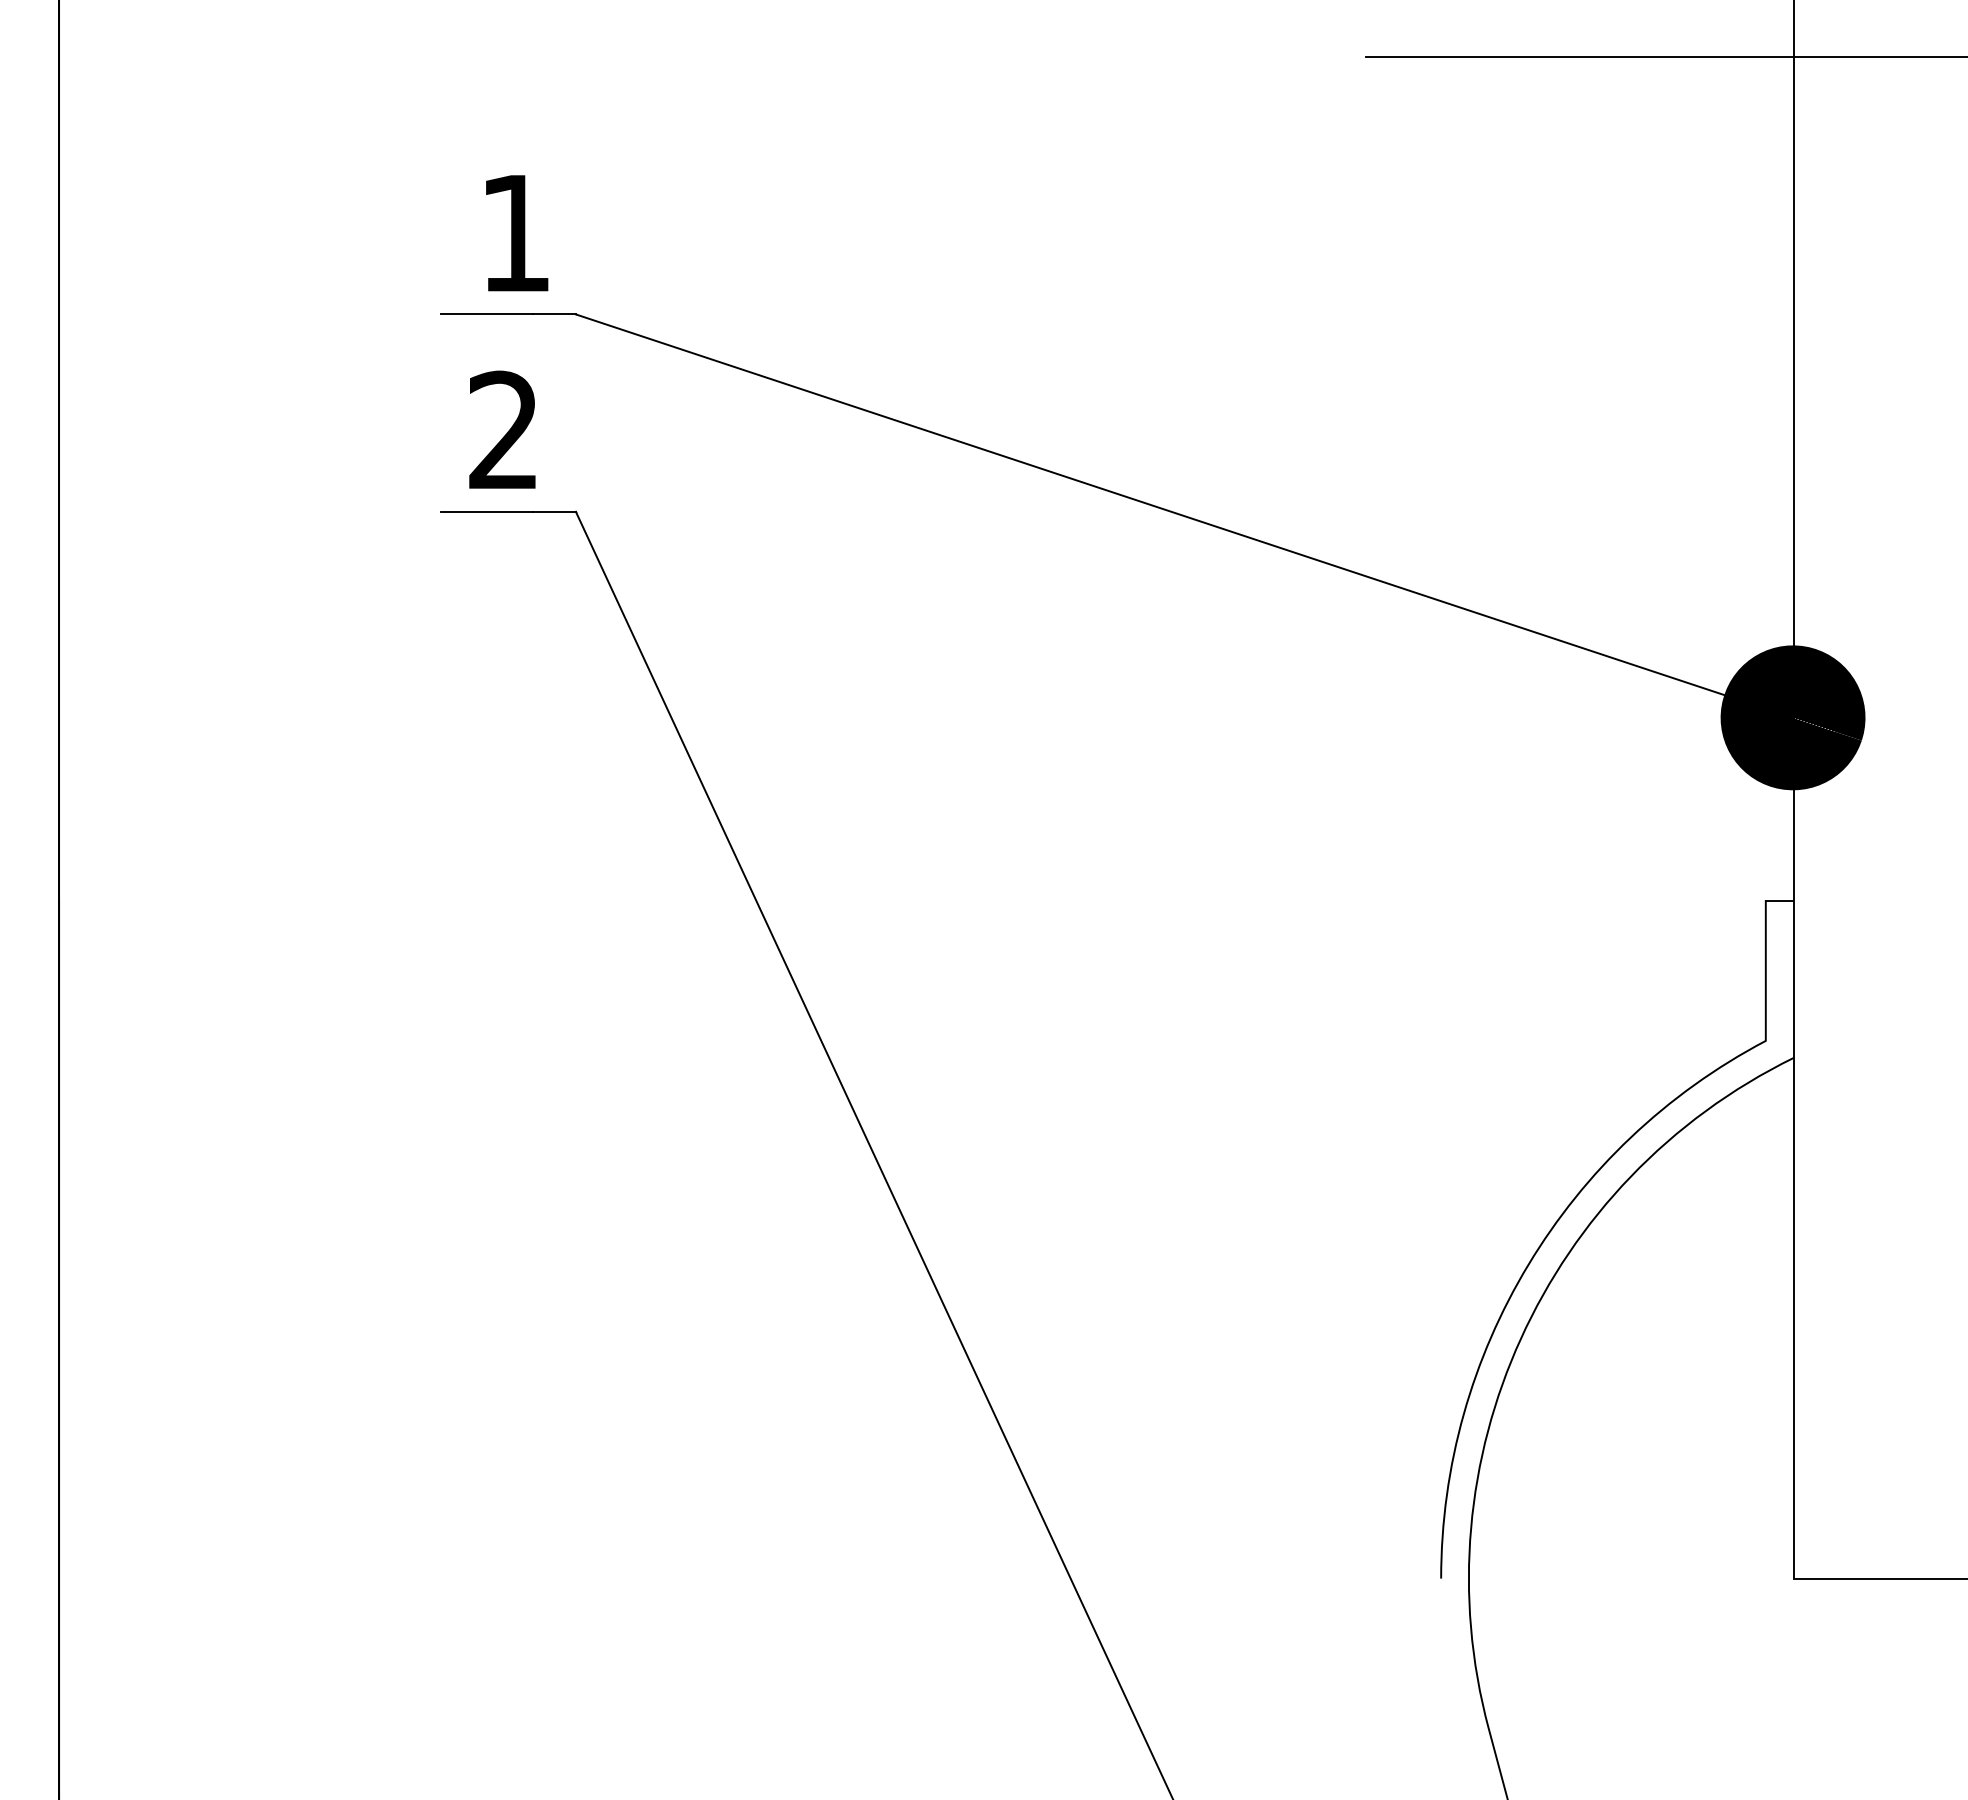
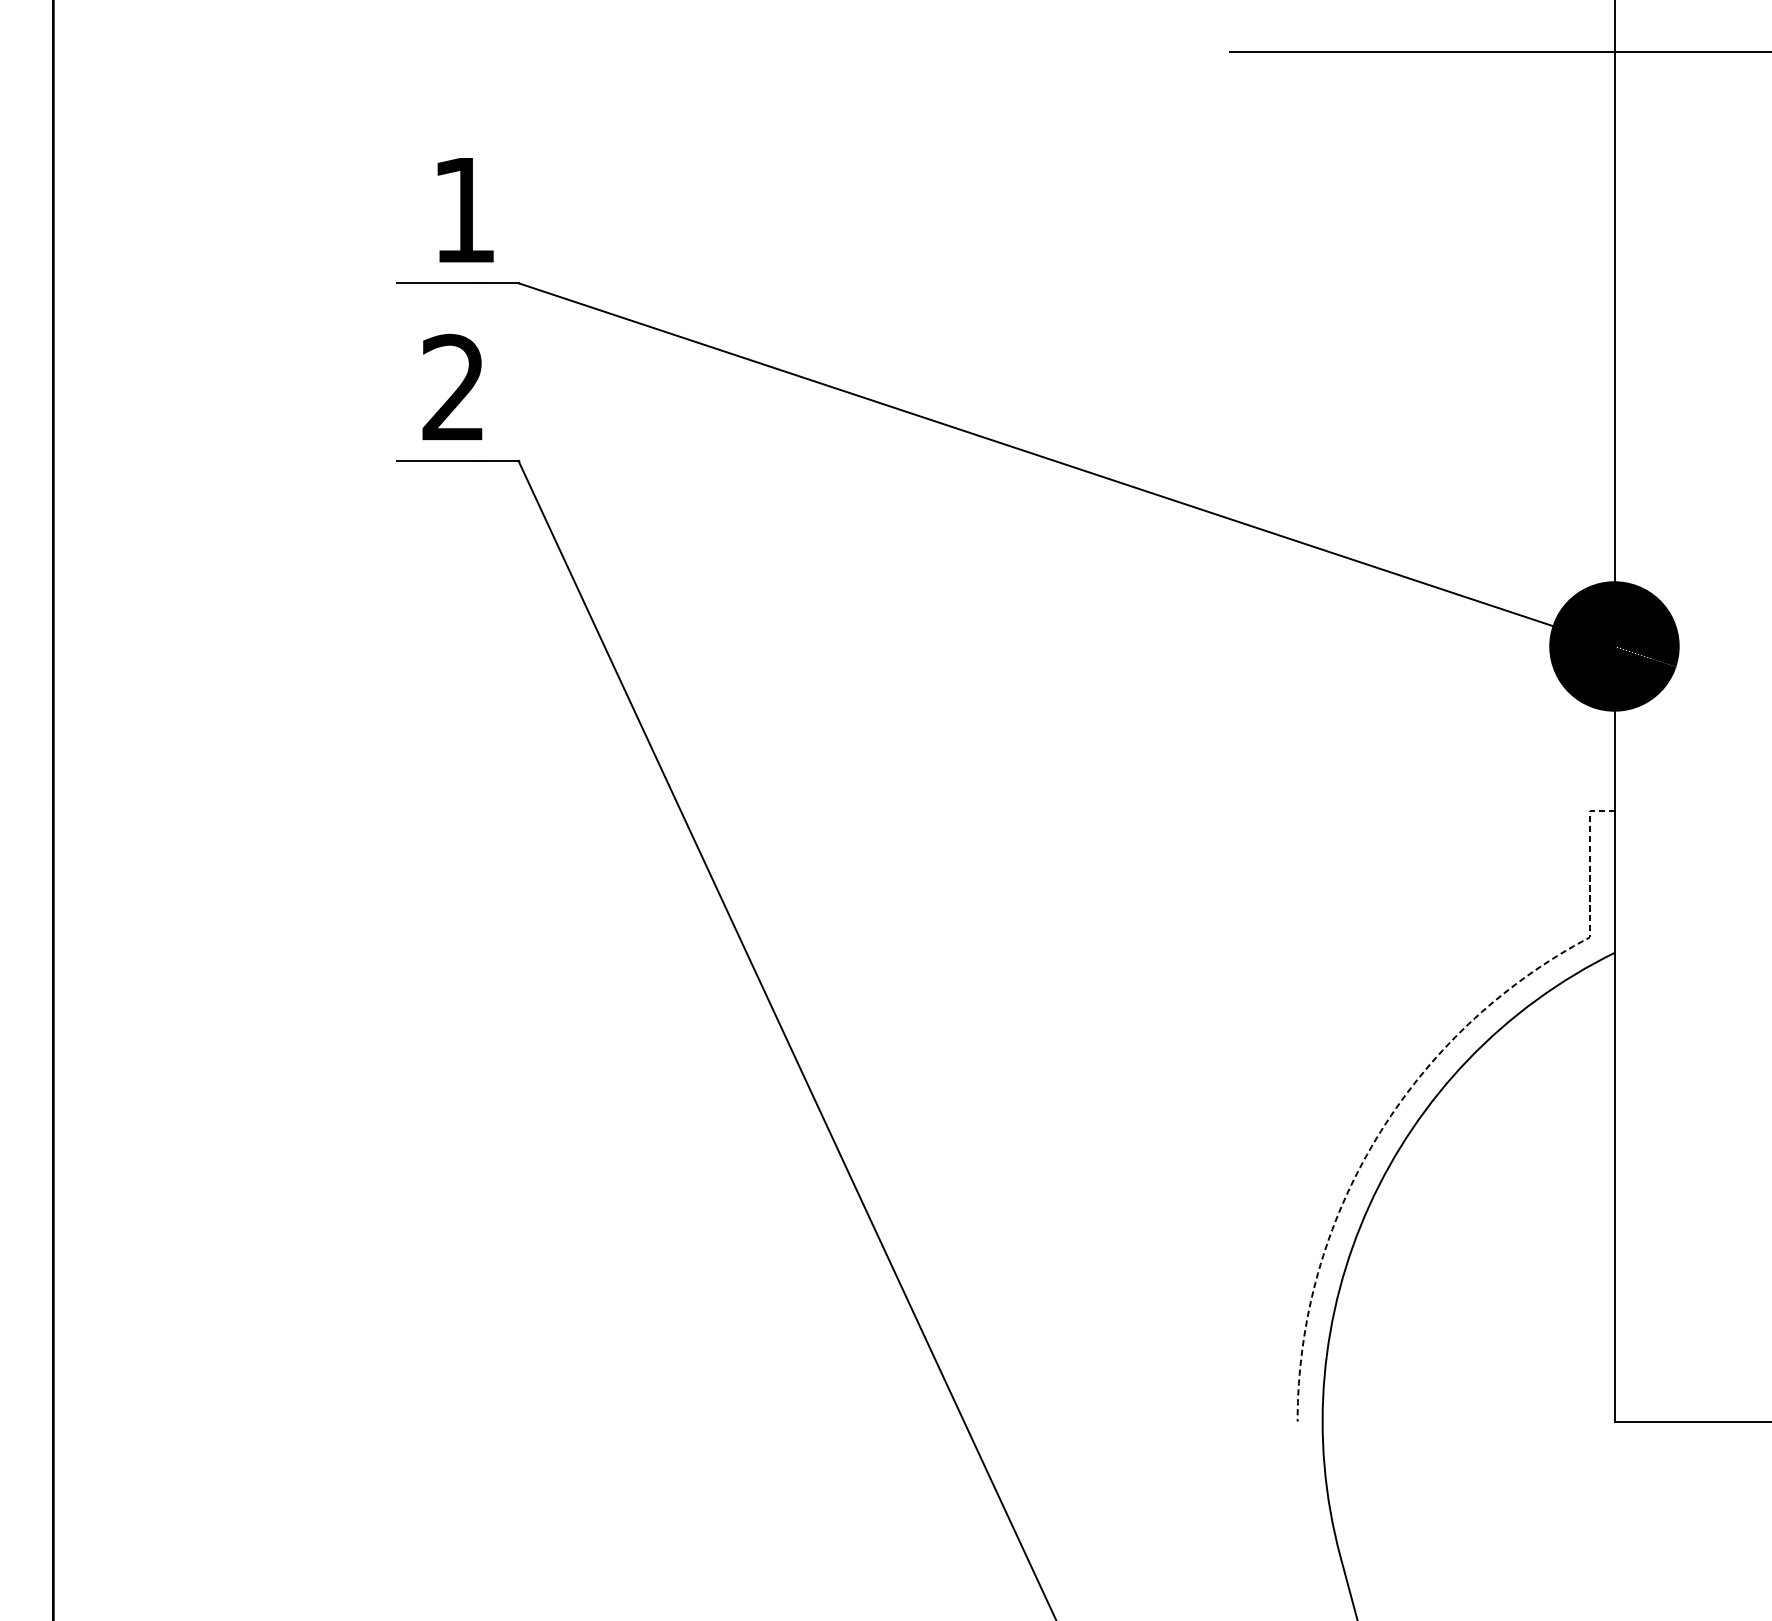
line: (1573, 1200) -> (1416, 1081), solid -> dashed

